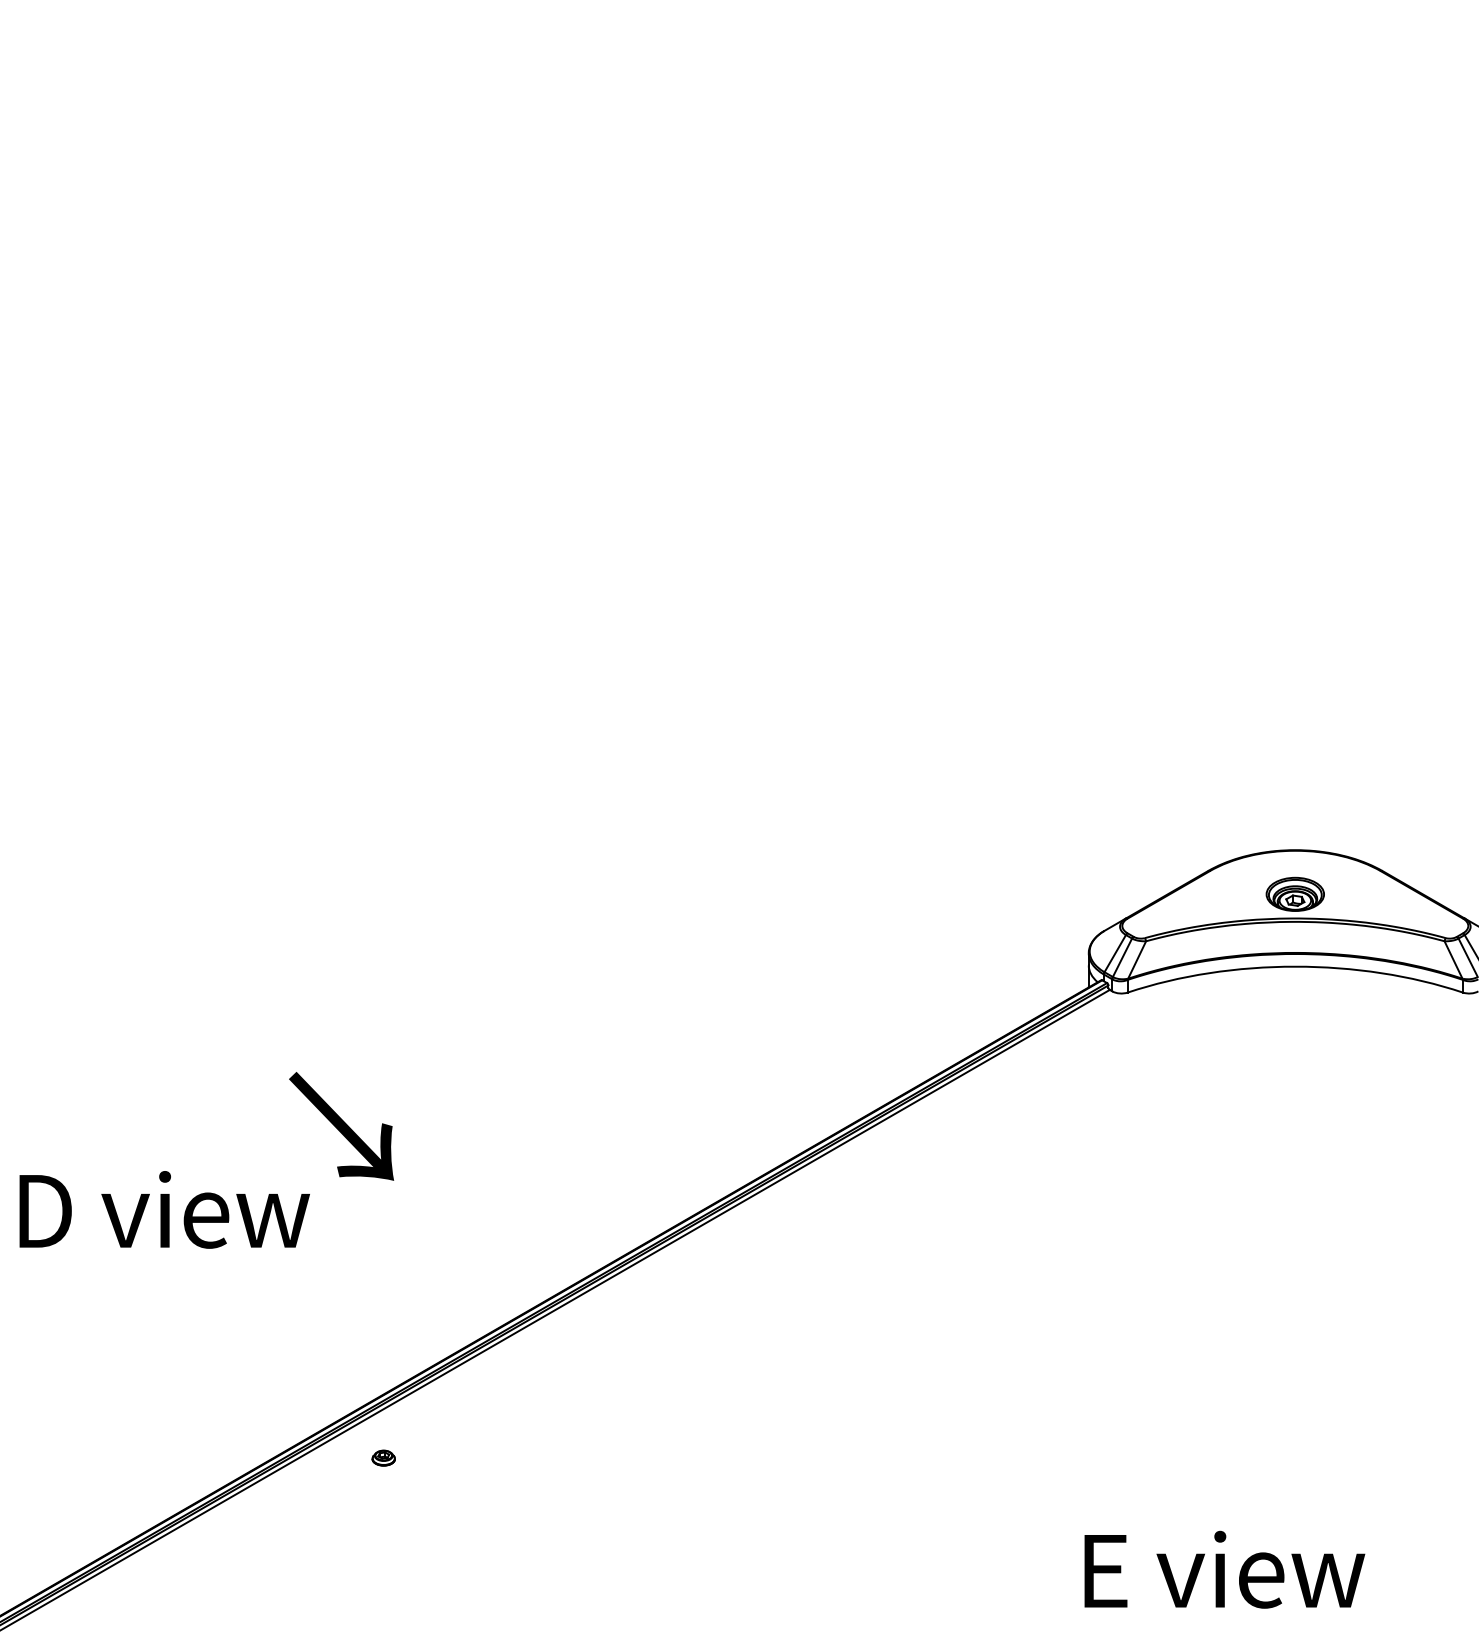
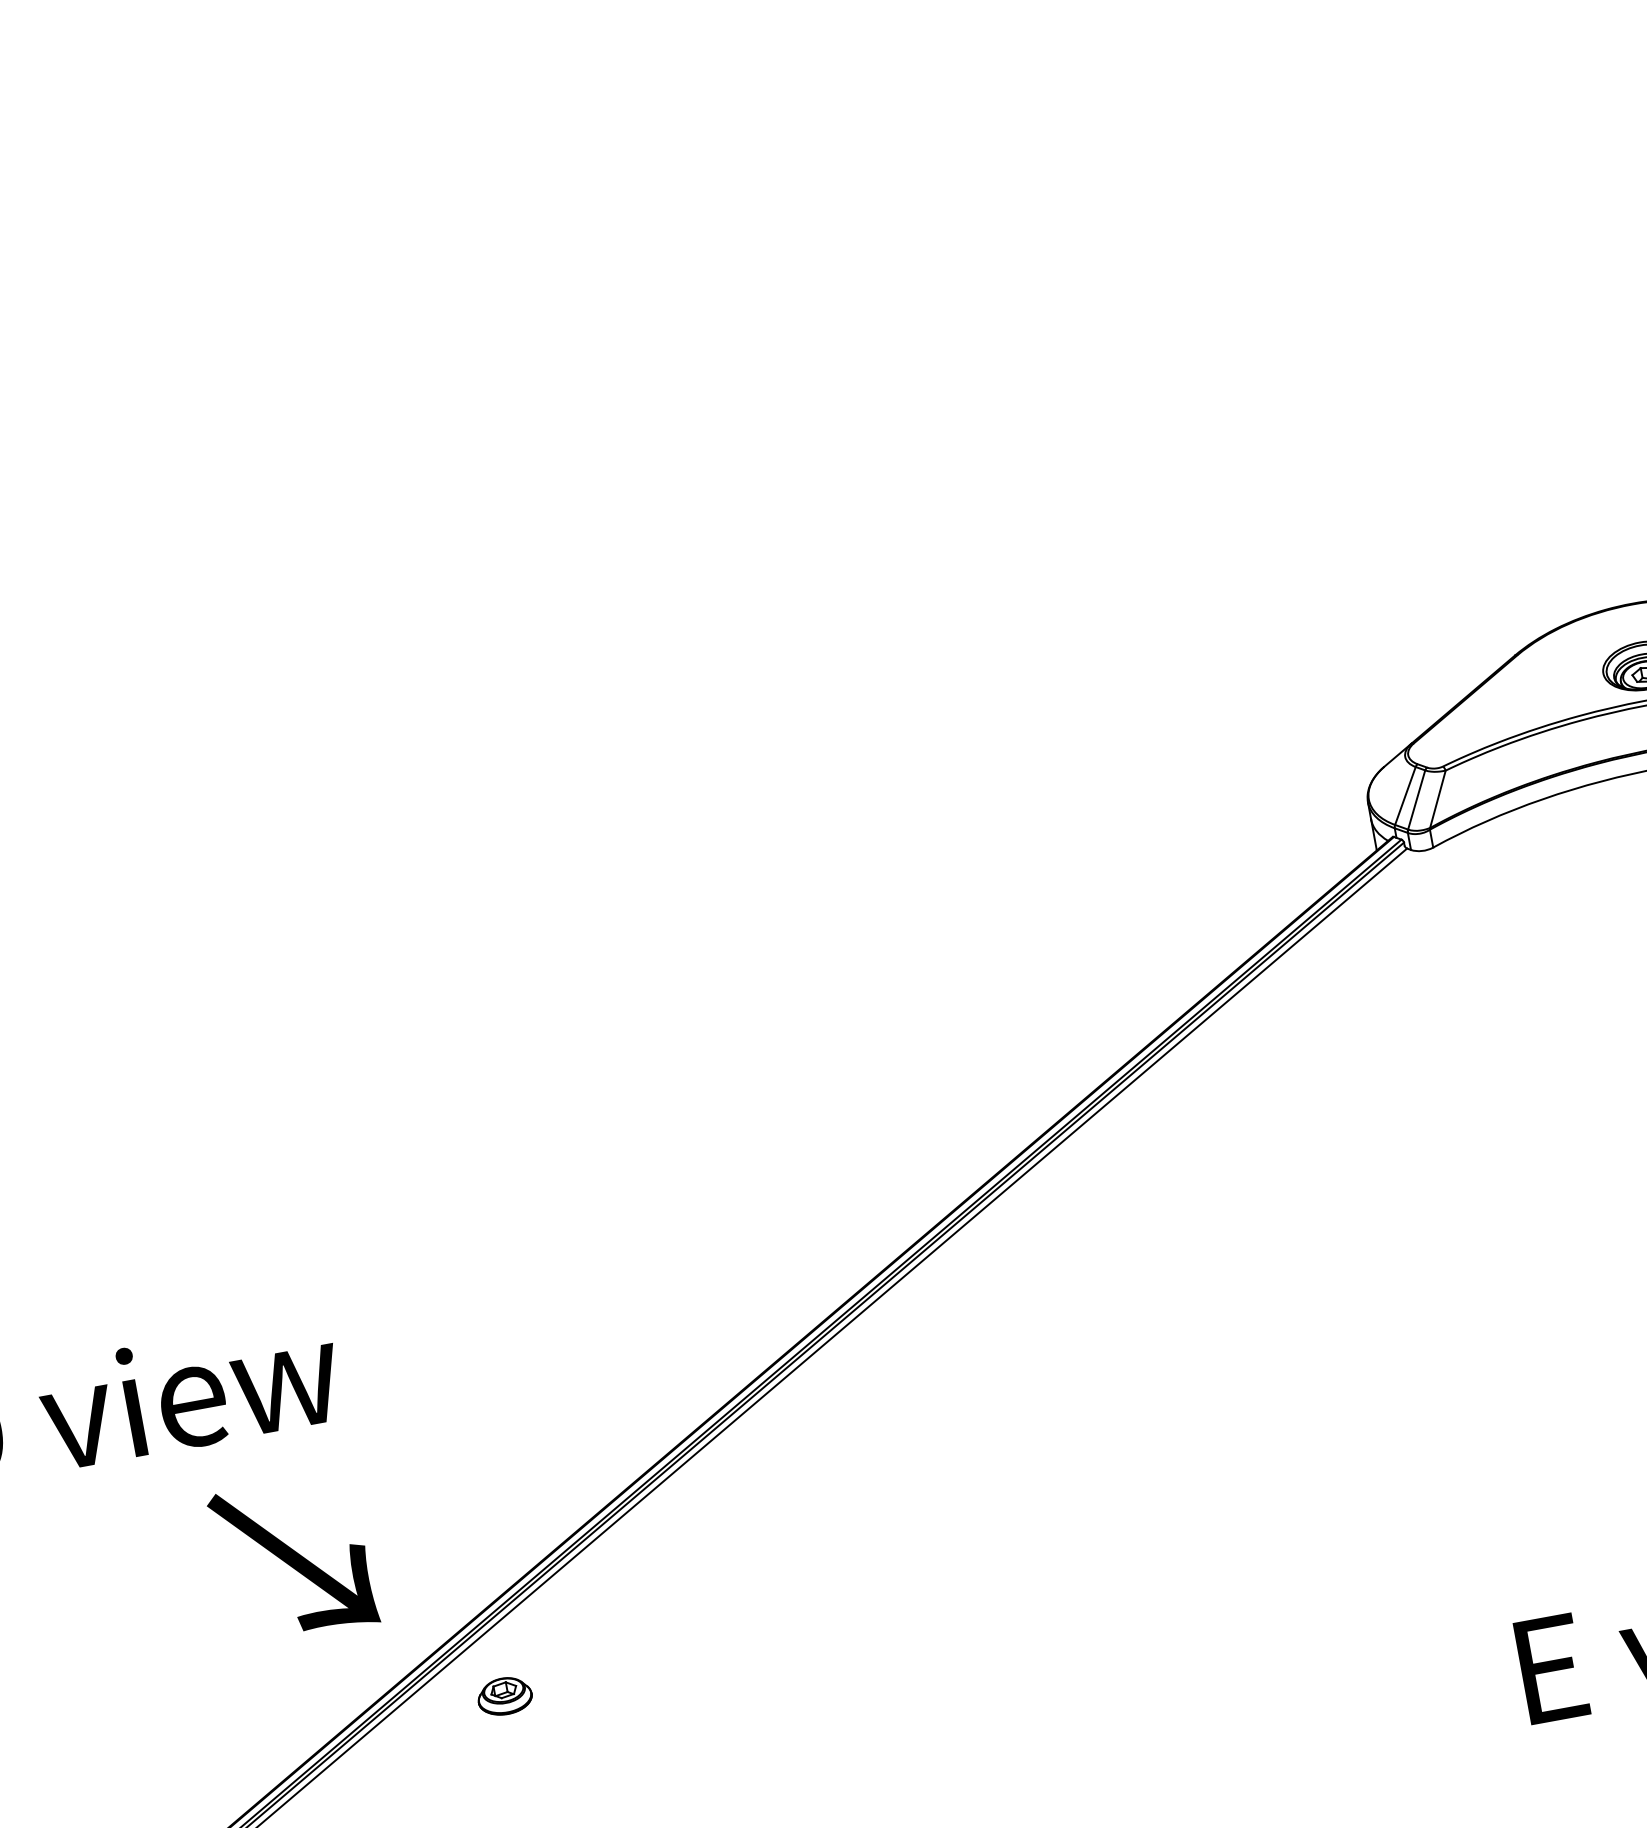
text: (341, 1126) -> (293, 1559), moved
part: (383, 1457) -> (504, 1695), size x1.67

